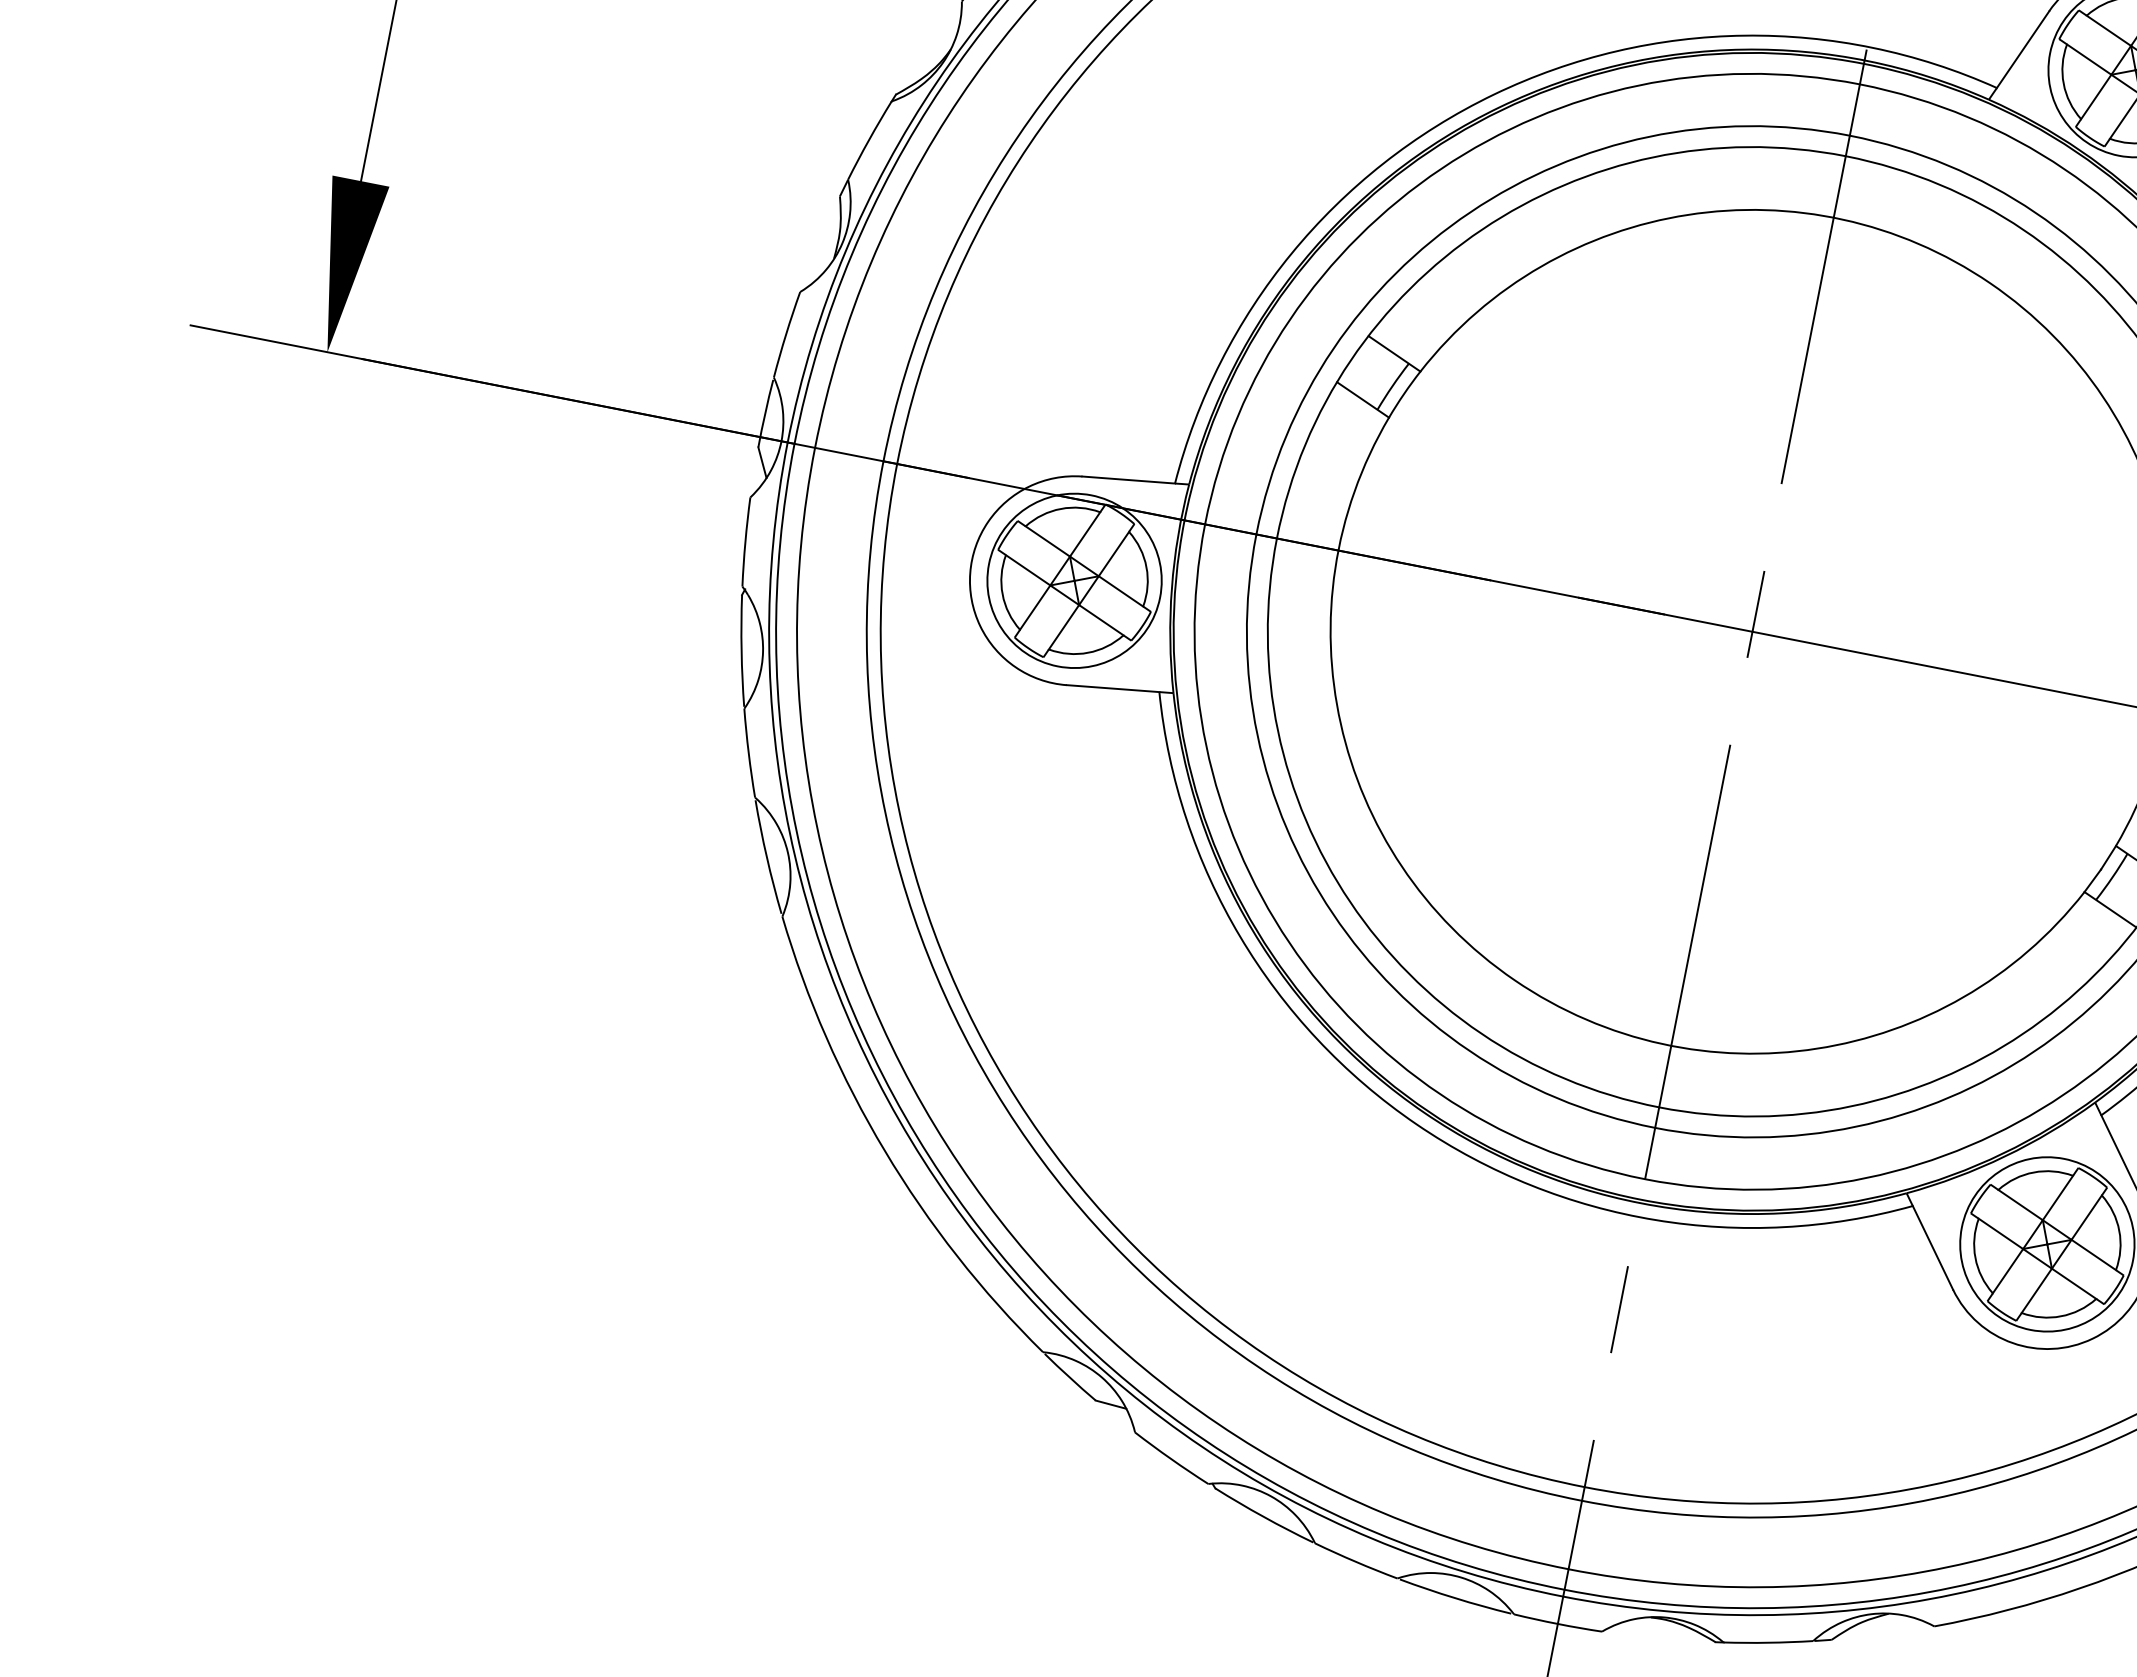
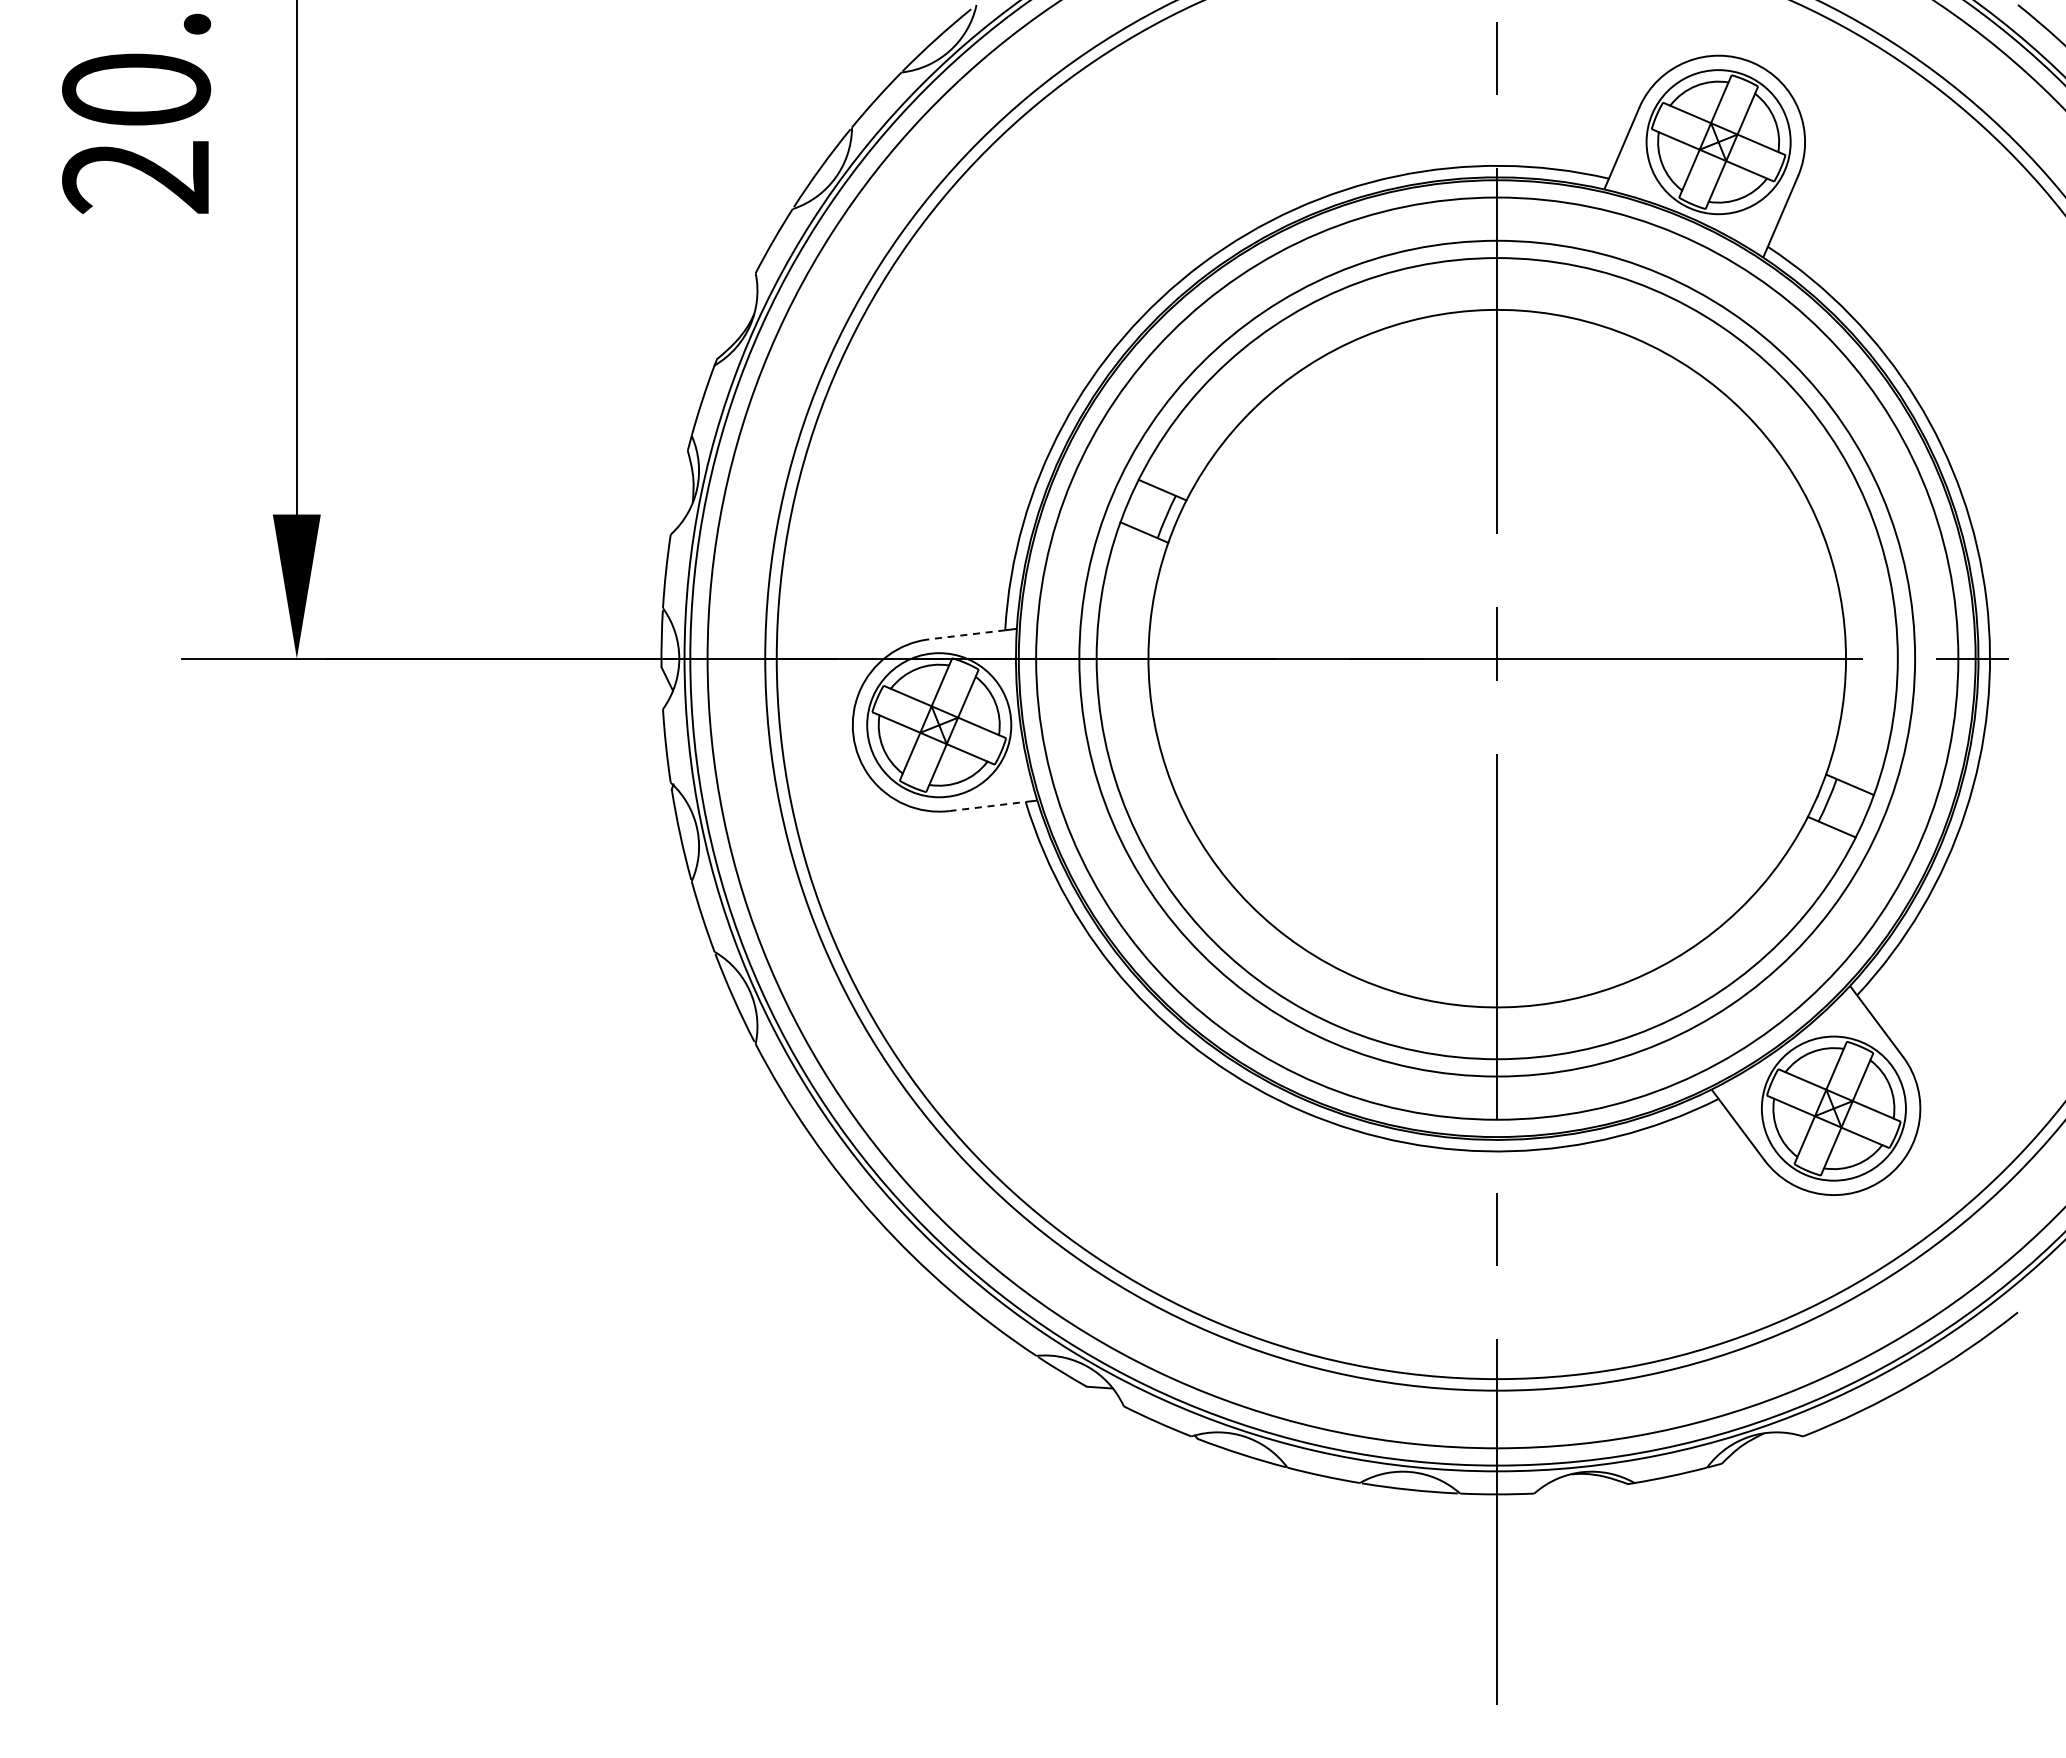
line: (1128, 479) -> (966, 634), solid -> dashed
line: (1114, 688) -> (988, 806), solid -> dashed

